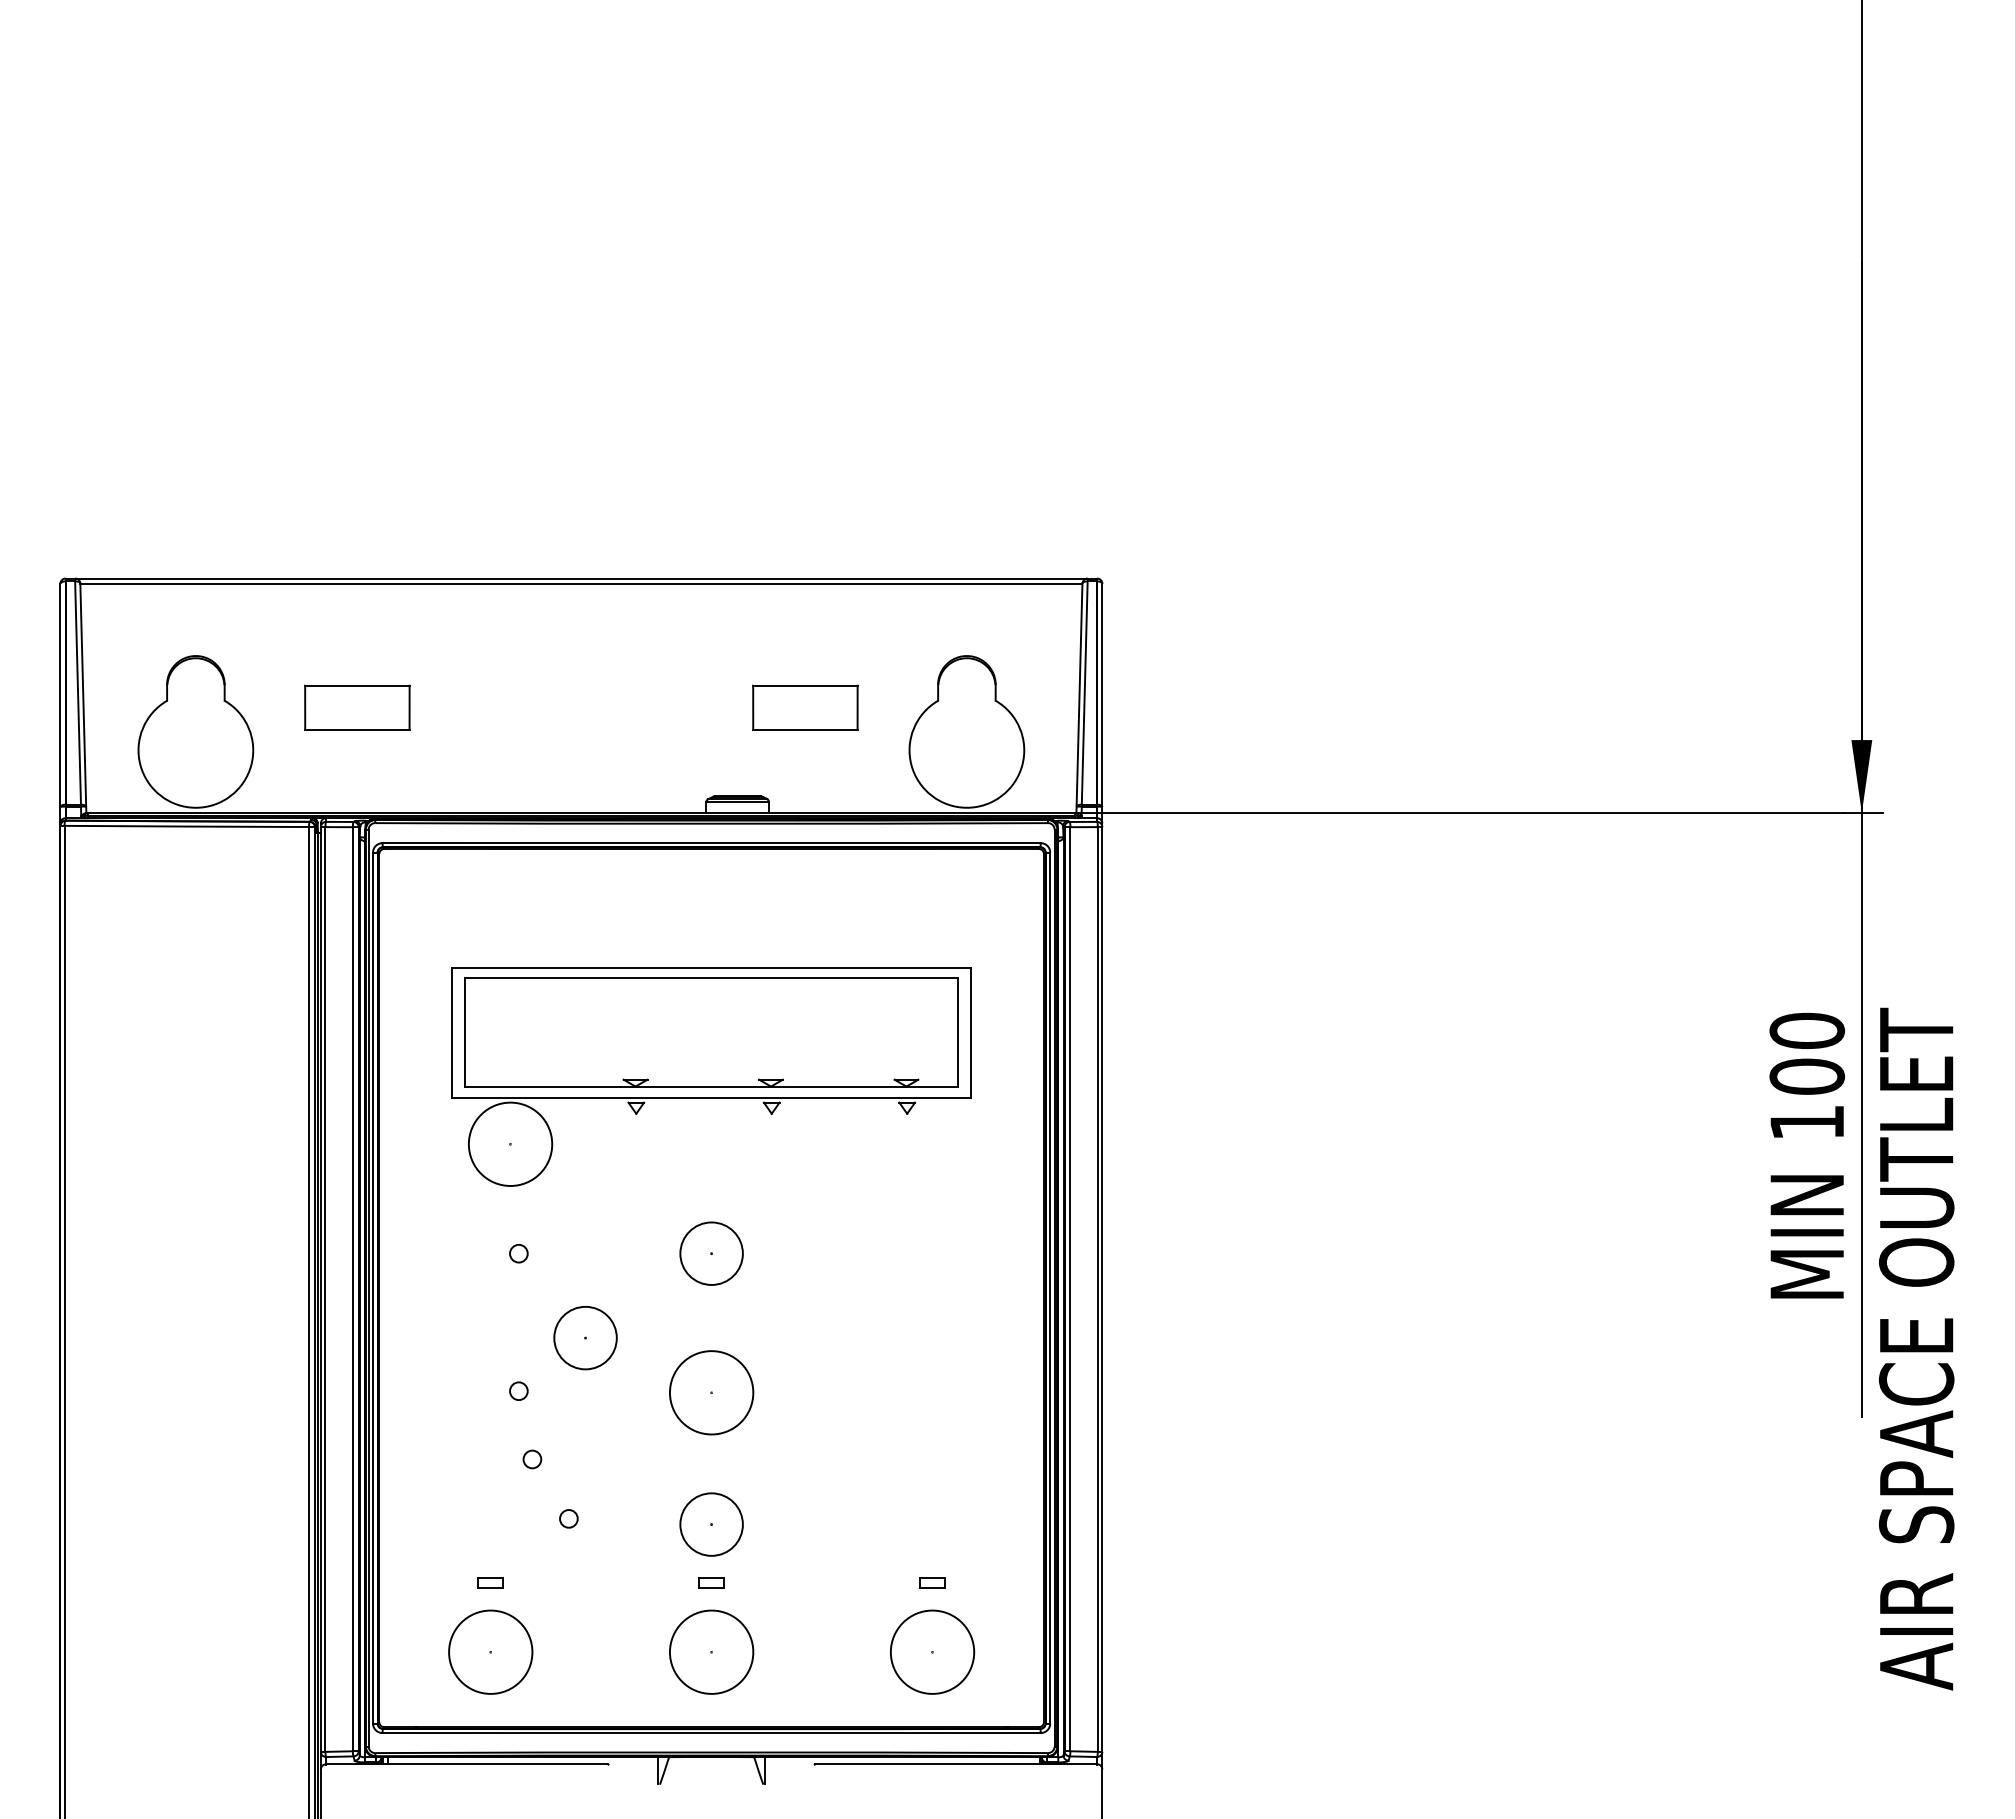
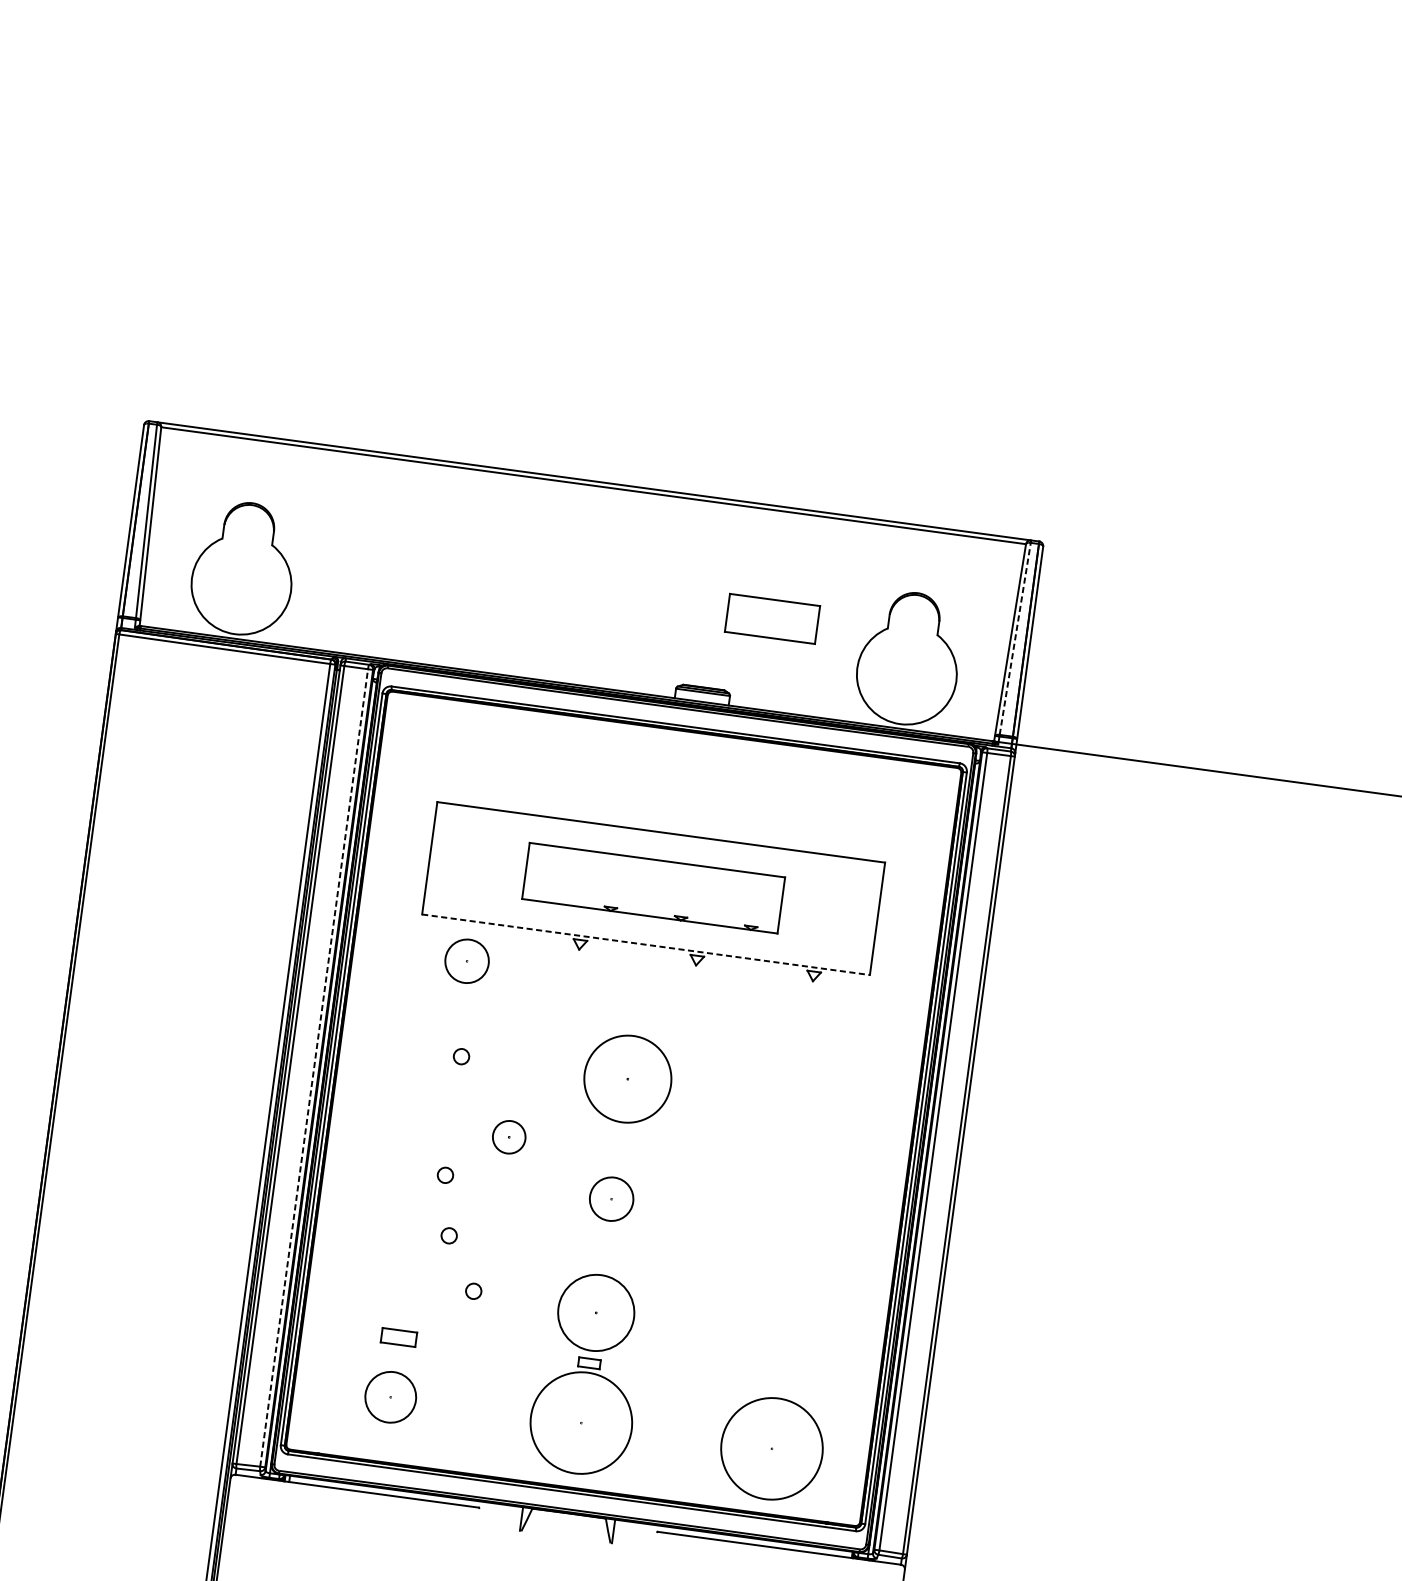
line: (1084, 693) -> (1014, 639), solid -> dashed
part: (357, 707) -> (385, 566), removed
part: (711, 1032) -> (653, 888), size x0.6
line: (712, 1097) -> (646, 944), solid -> dashed
circle: (510, 1143) -> (467, 960), size x0.6
circle: (711, 1253) -> (627, 1078), size x1.6
line: (352, 1288) -> (313, 1067), solid -> dashed
circle: (585, 1337) -> (509, 1136), size x0.6
circle: (711, 1392) -> (611, 1198), size x0.6
circle: (711, 1524) -> (596, 1312), size x1.4
part: (490, 1582) -> (398, 1337), size x1.6
part: (932, 1582) -> (780, 1388), removed
circle: (490, 1651) -> (390, 1396), size x0.7
circle: (711, 1651) -> (581, 1422), size x1.4
circle: (932, 1651) -> (772, 1448), size x1.4

